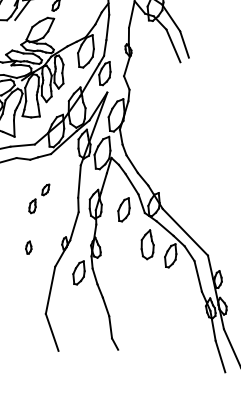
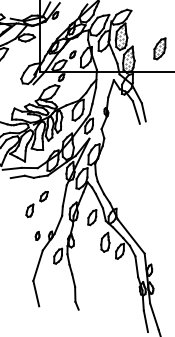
part: (38, 199) -> (36, 204), size x1.43
part: (28, 247) -> (37, 235), moved

